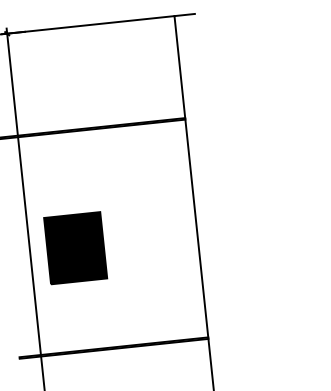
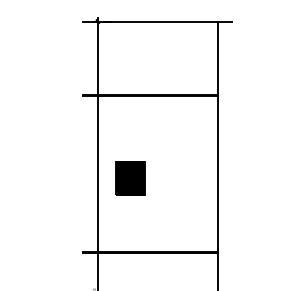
part: (75, 248) -> (130, 178), size x0.7

